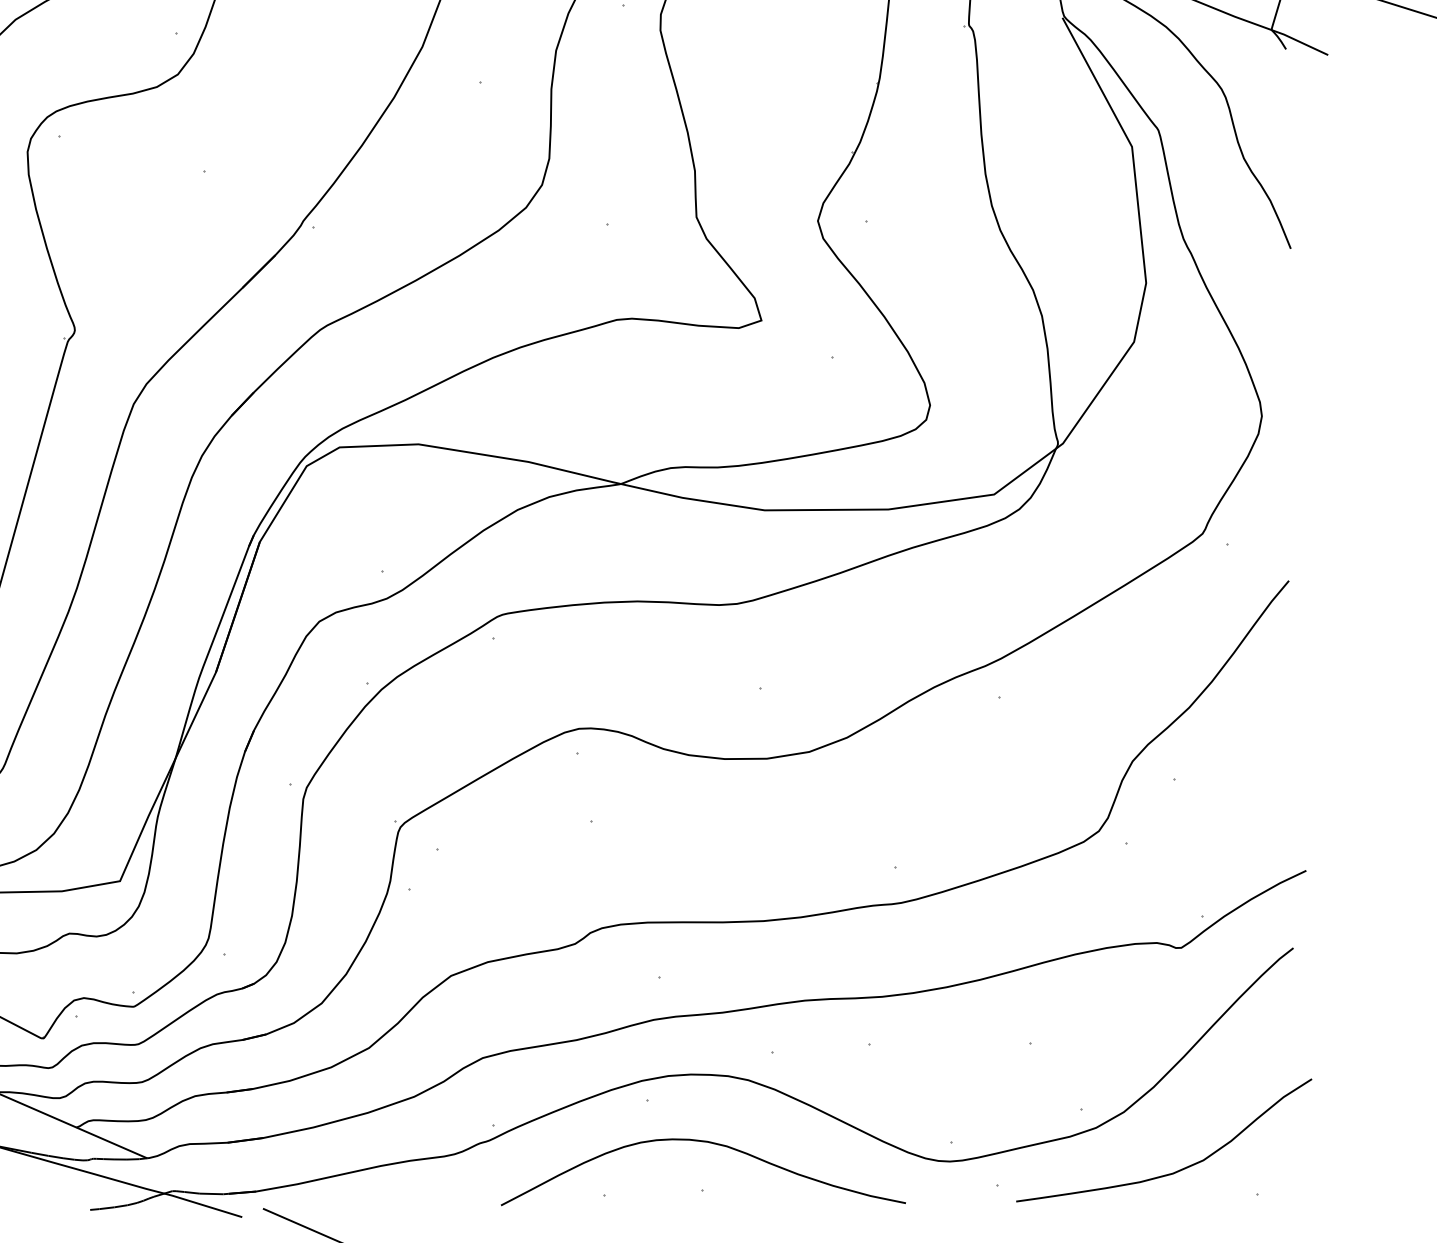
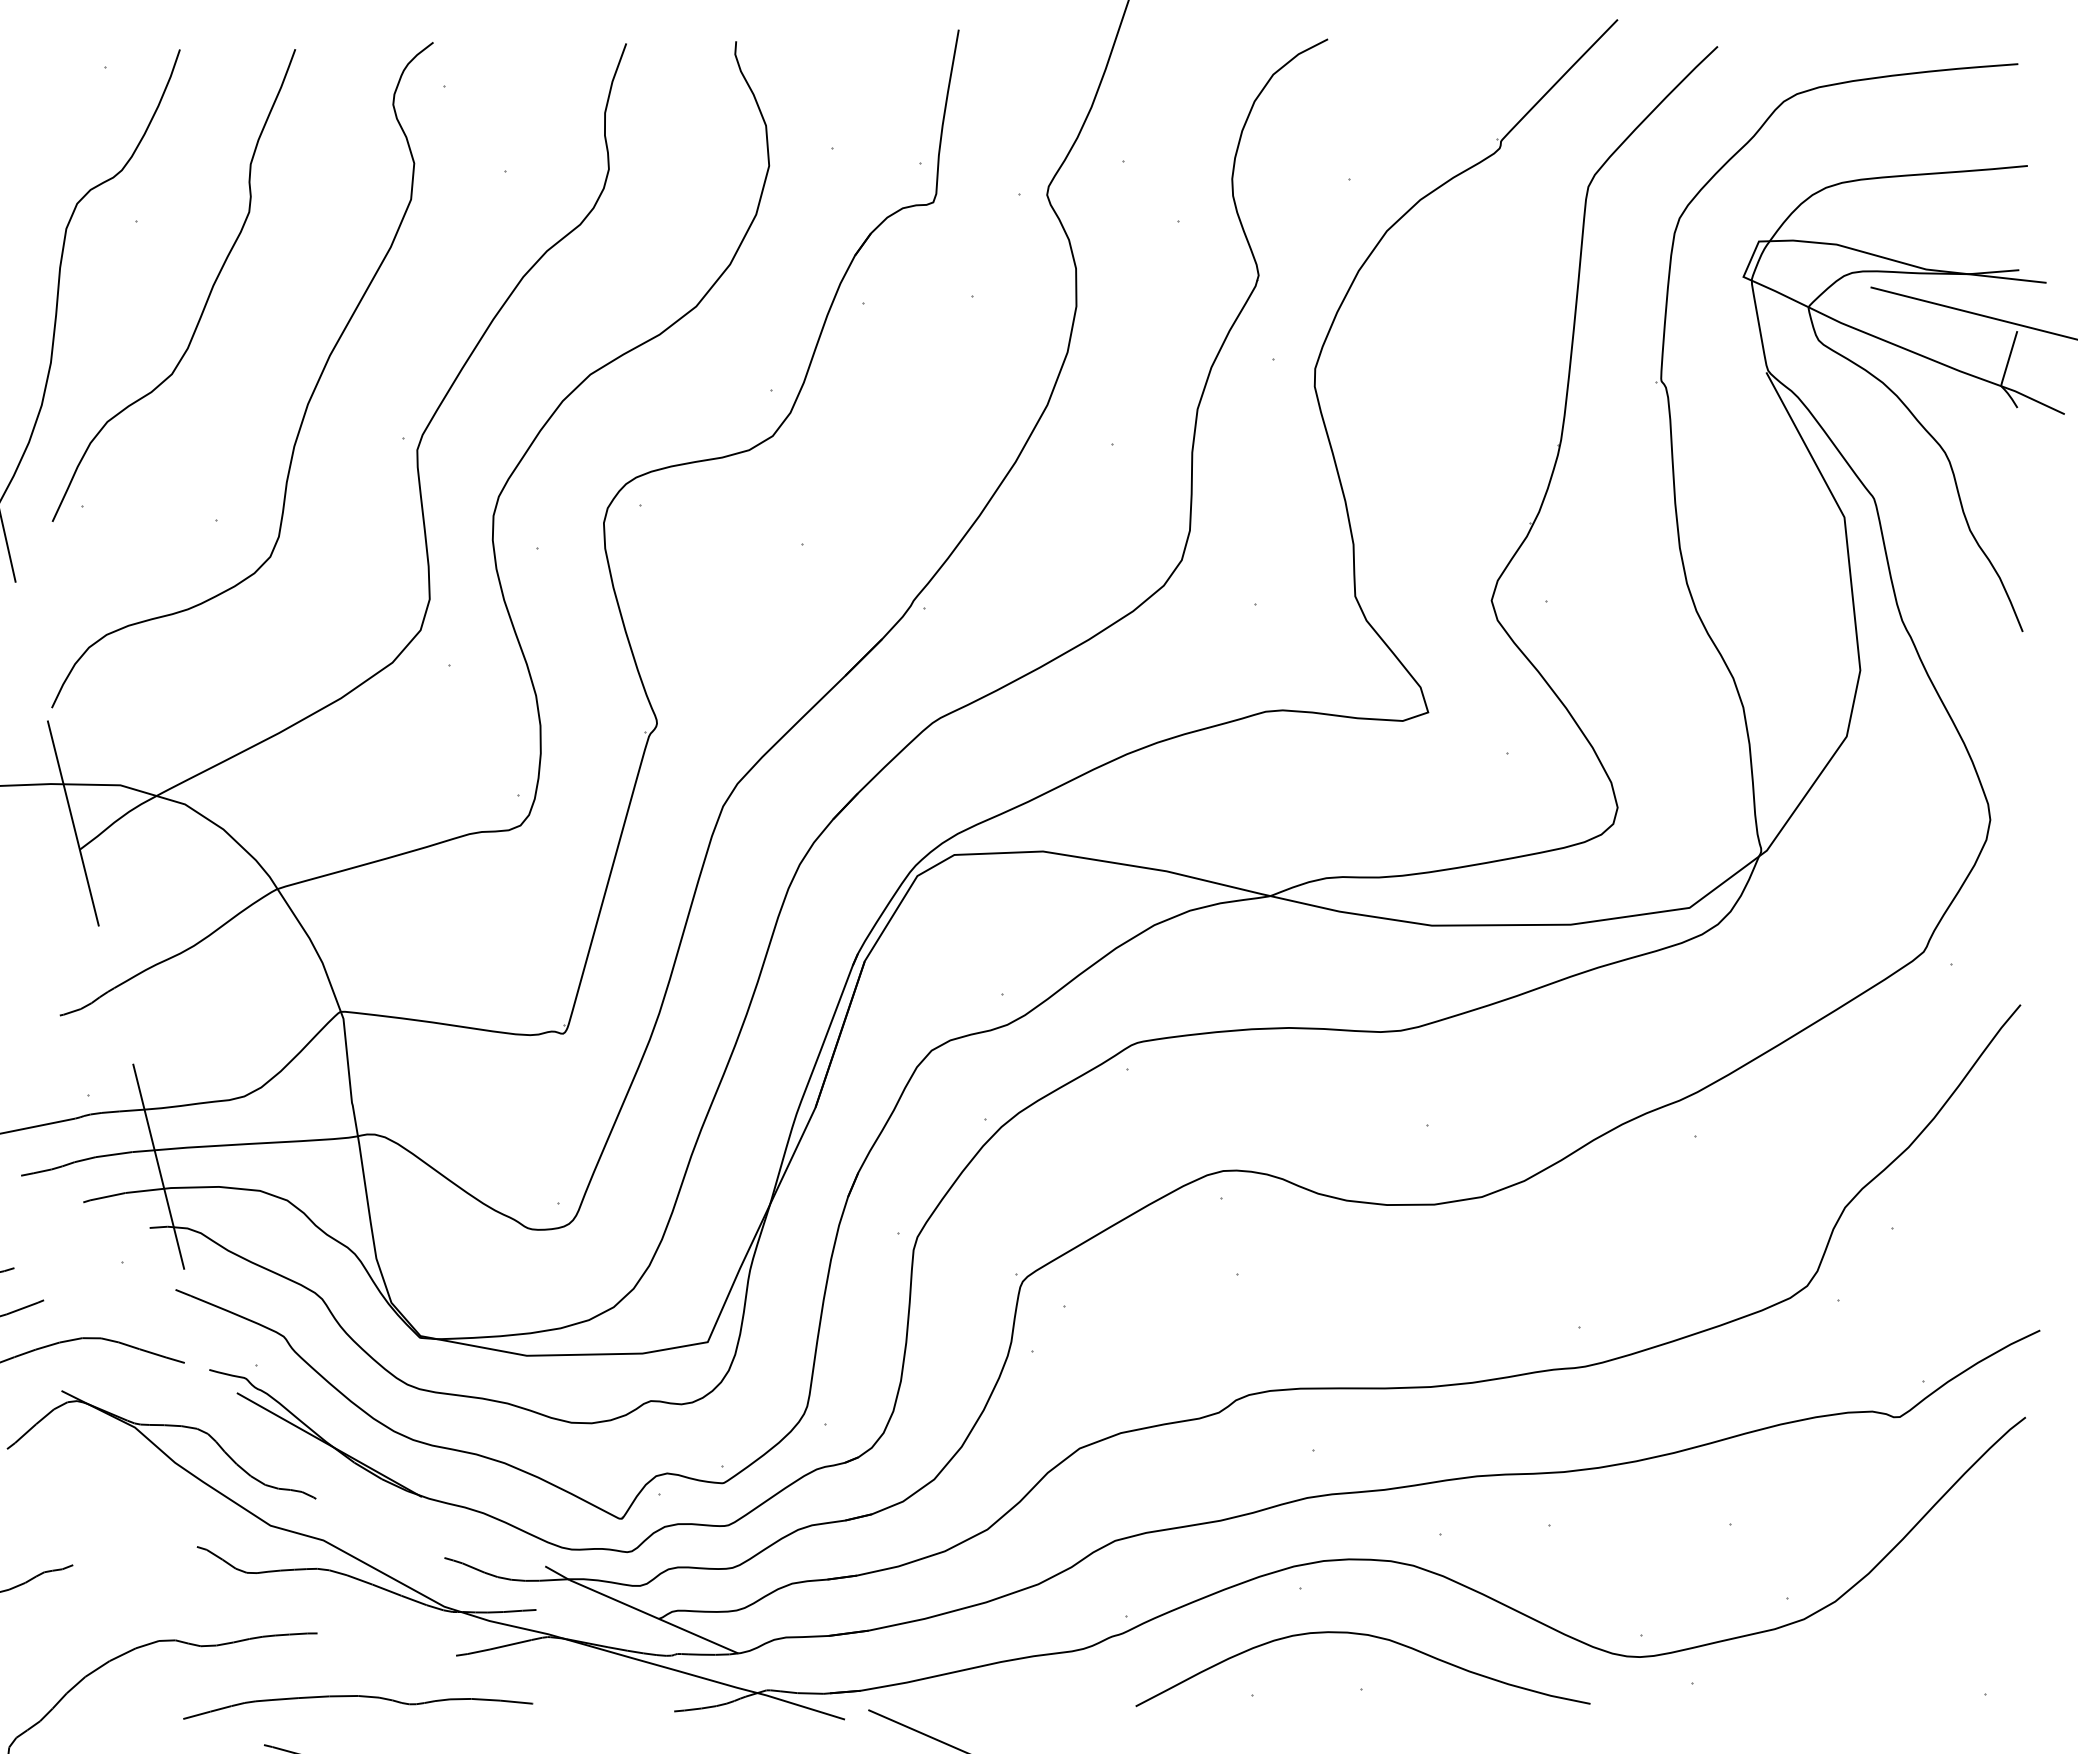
curve: (1176, 1170) -> (1894, 1667), removed

